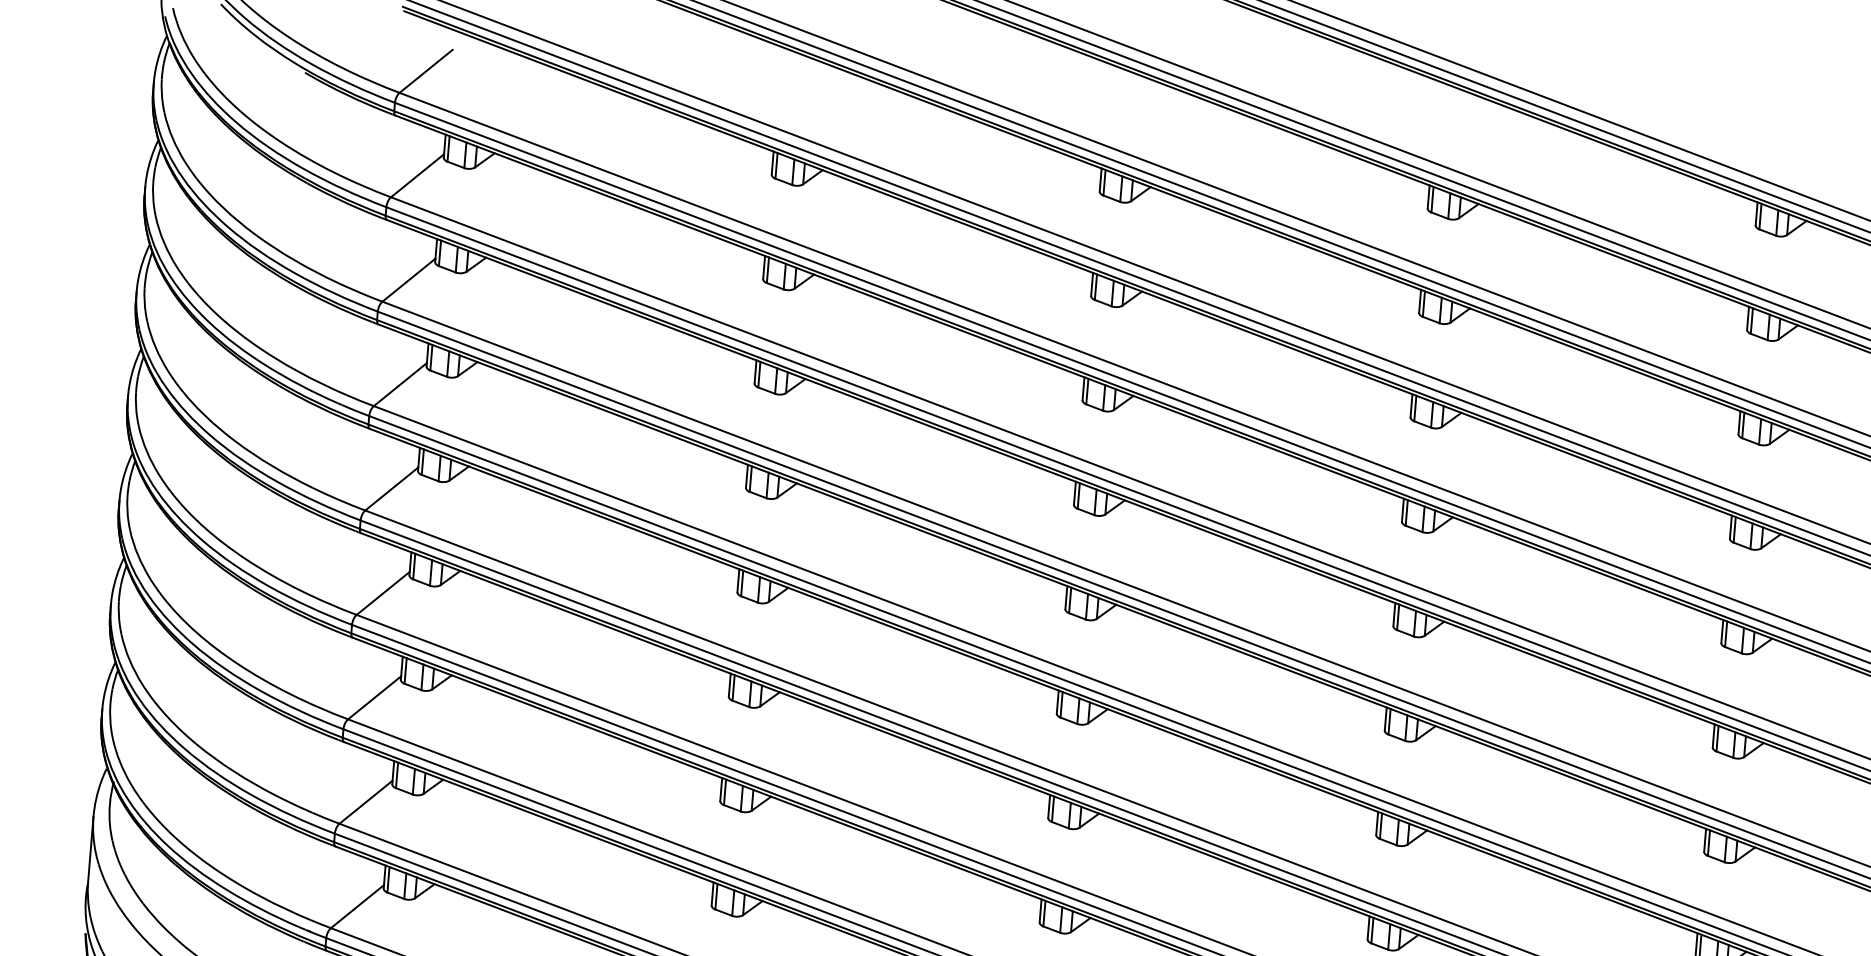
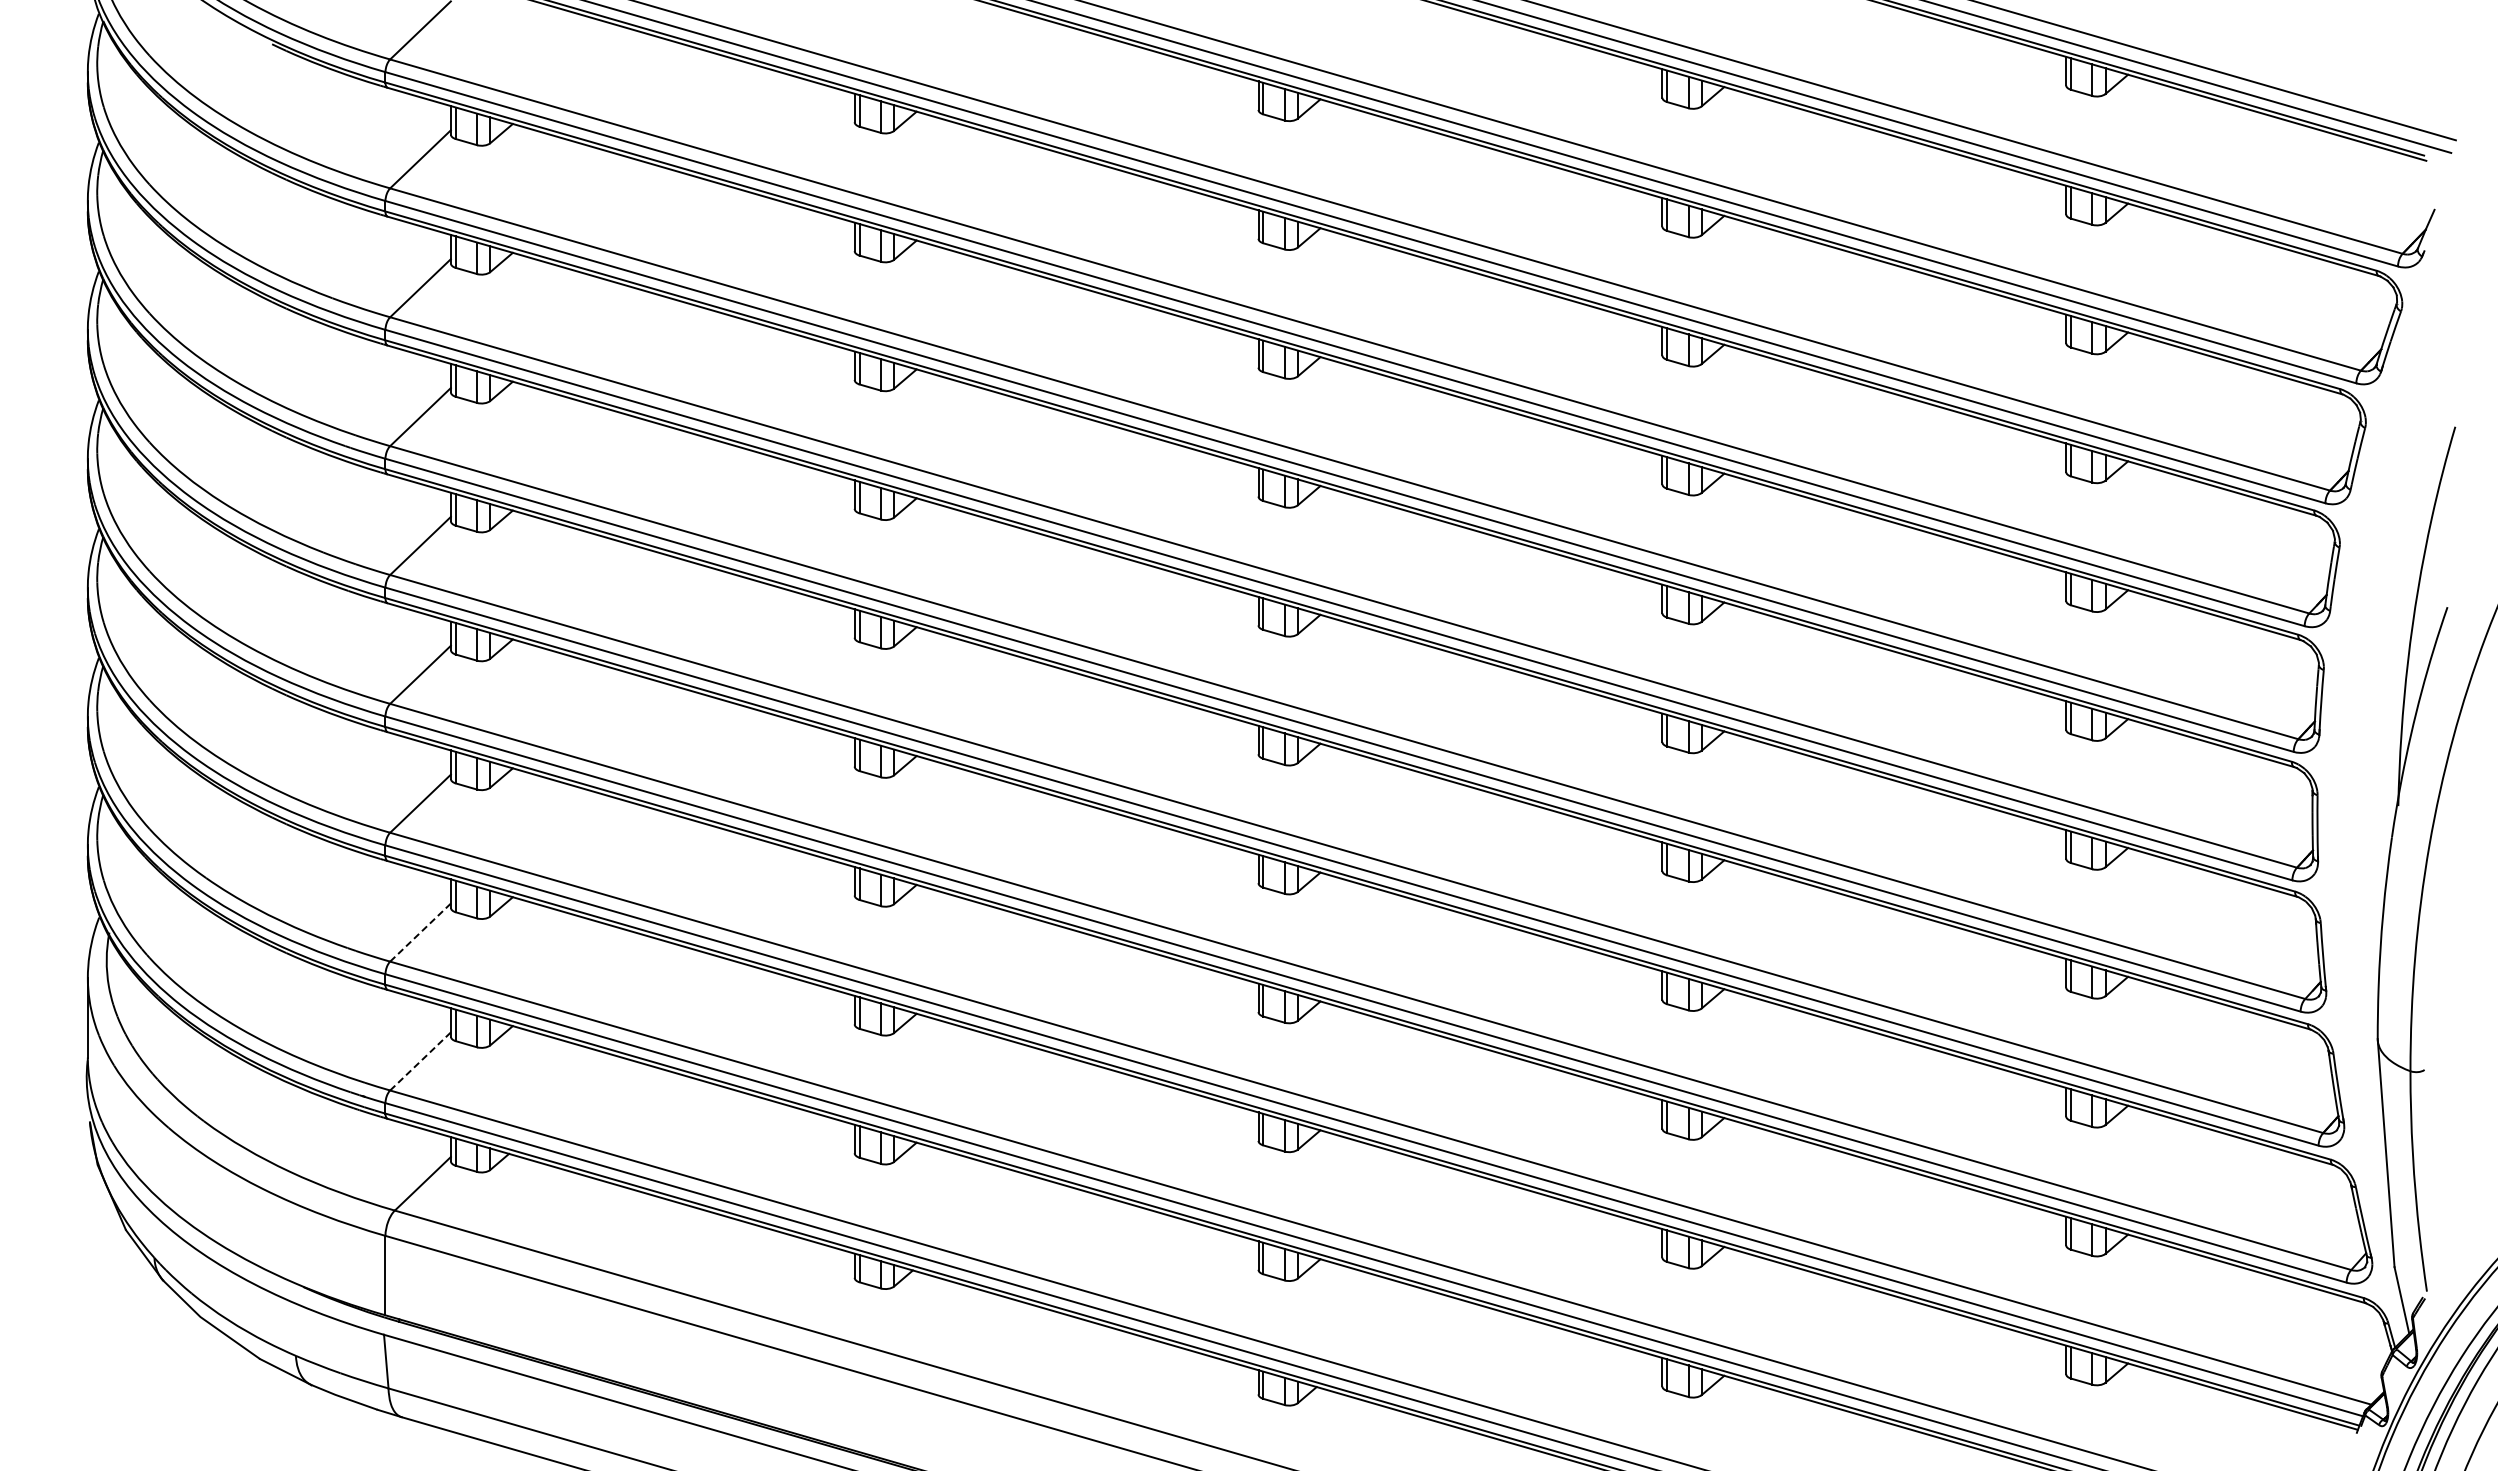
line: (366, 802) -> (420, 932), solid -> dashed
line: (357, 906) -> (420, 1061), solid -> dashed

